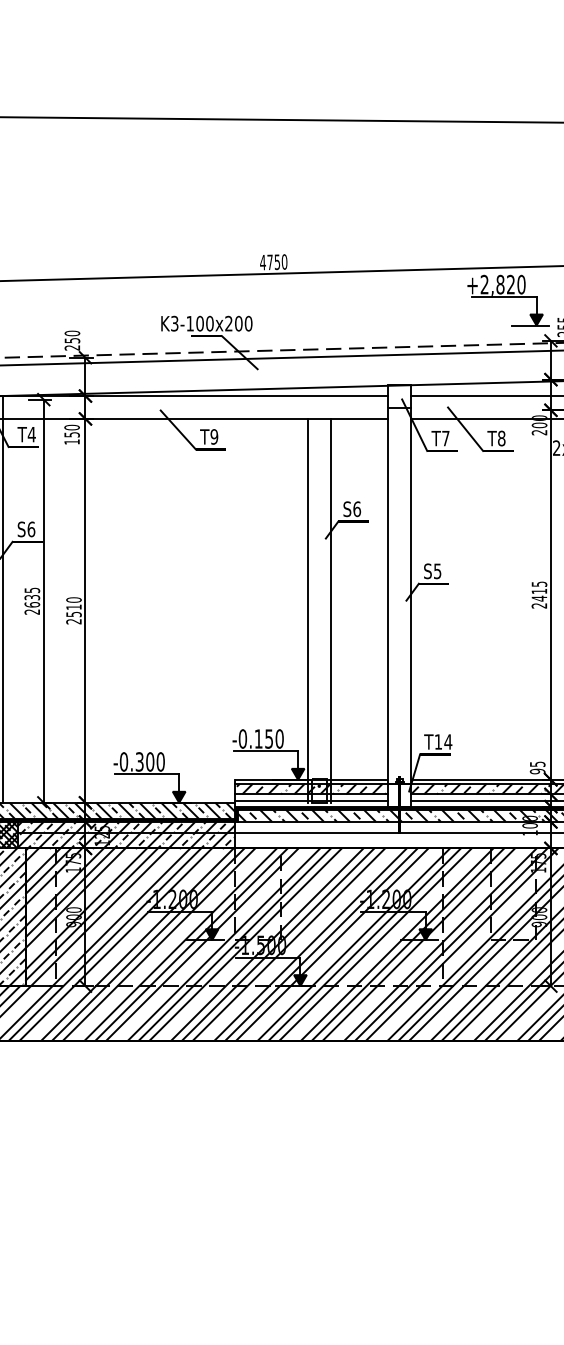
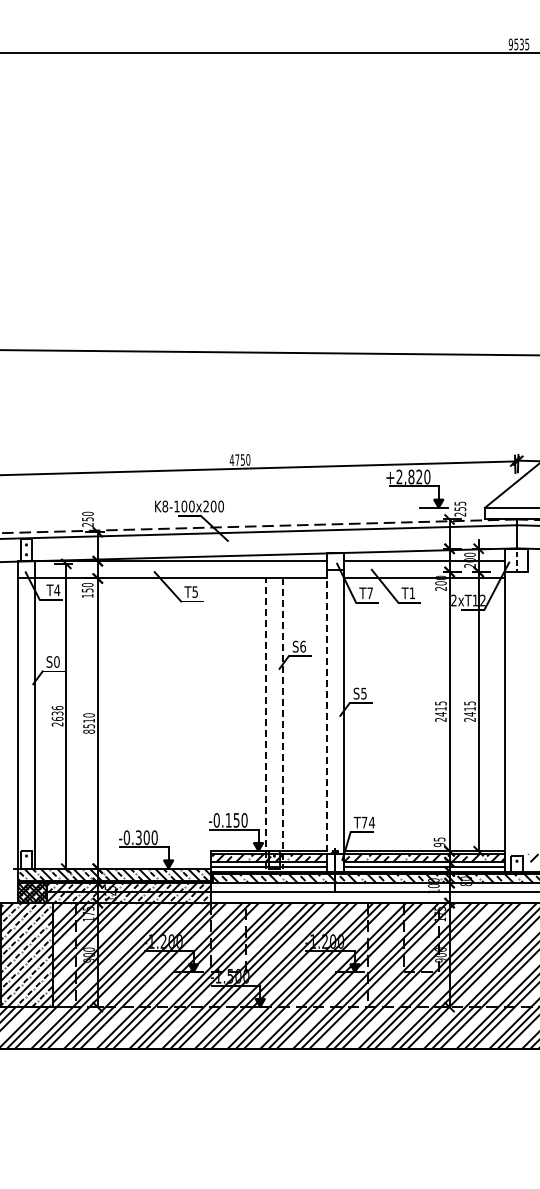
text: (175, 323) -> (165, 506), K3-100x200 -> K8-100x200
text: (214, 436) -> (195, 591), T9 -> T5
text: (501, 438) -> (412, 593), T8 -> T1
text: (30, 528) -> (56, 661), S6 -> S0
text: (32, 590) -> (57, 708), 2635 -> 2636
line: (388, 596) -> (326, 712), solid -> dashed
line: (307, 610) -> (265, 723), solid -> dashed
line: (331, 612) -> (283, 724), solid -> dashed
text: (73, 621) -> (88, 731), 2510 -> 8510
text: (438, 741) -> (364, 822), T14 -> T74

